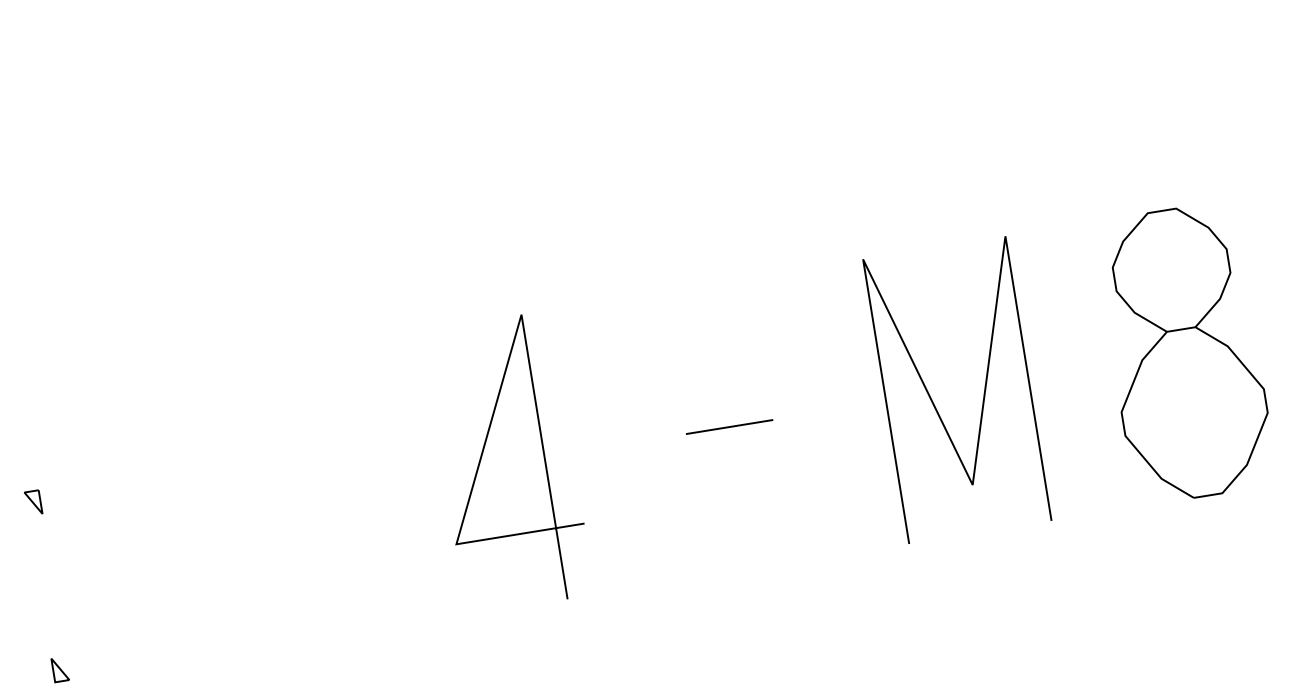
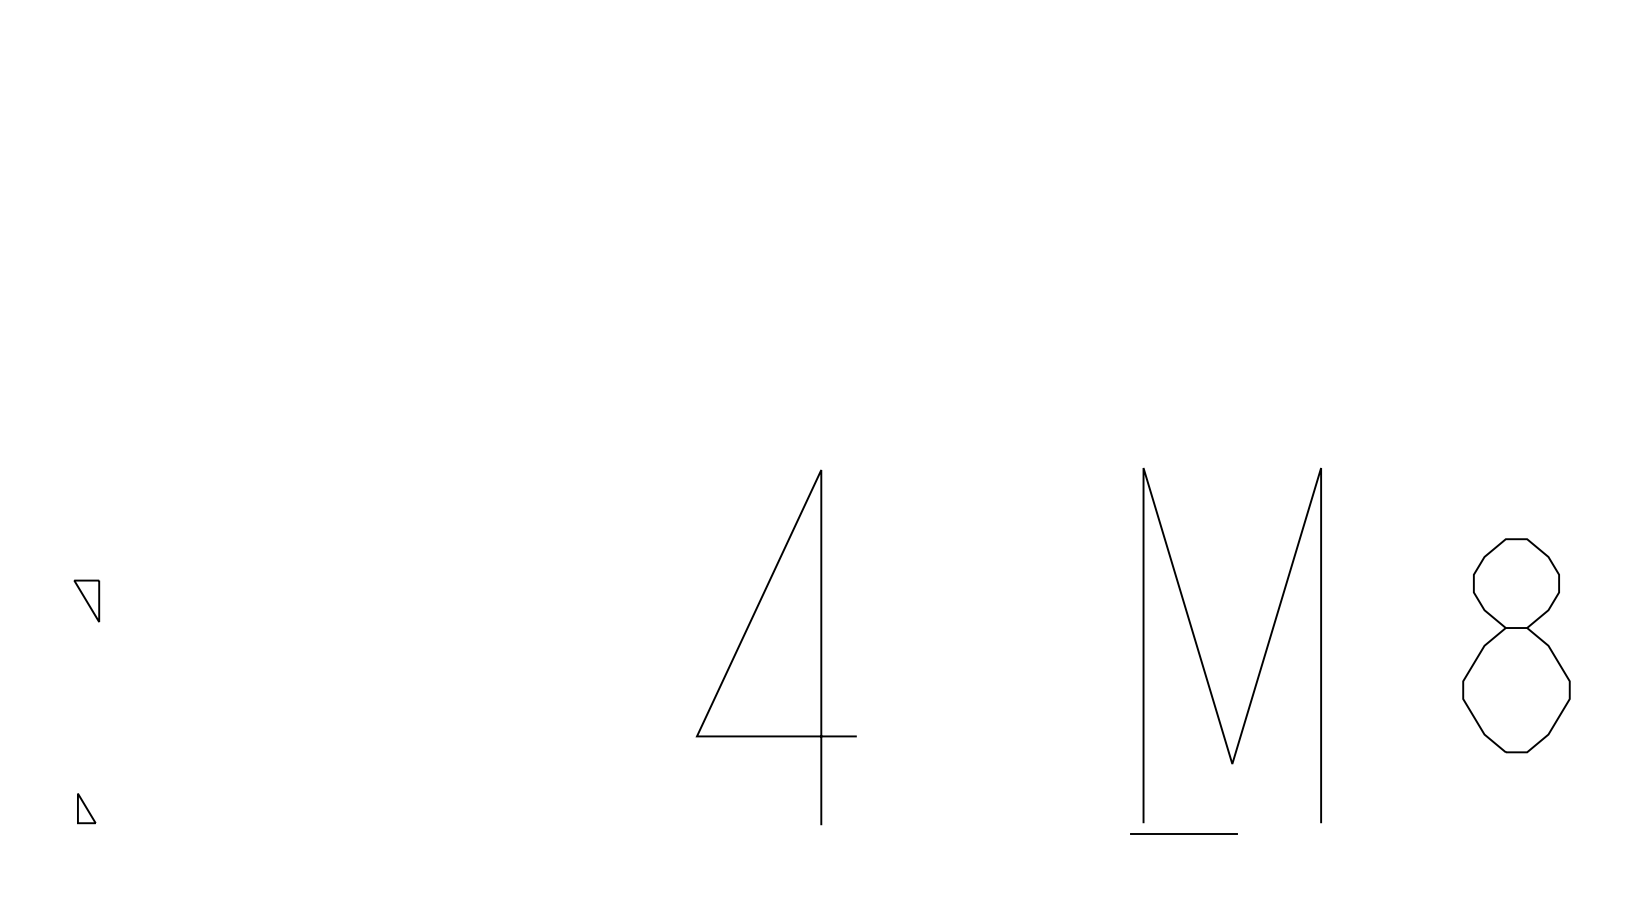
part: (1185, 353) -> (1516, 645), size x0.6
line: (729, 427) -> (1183, 833), moved
line: (482, 457) -> (745, 635), moved
part: (33, 502) -> (86, 600), size x1.4

